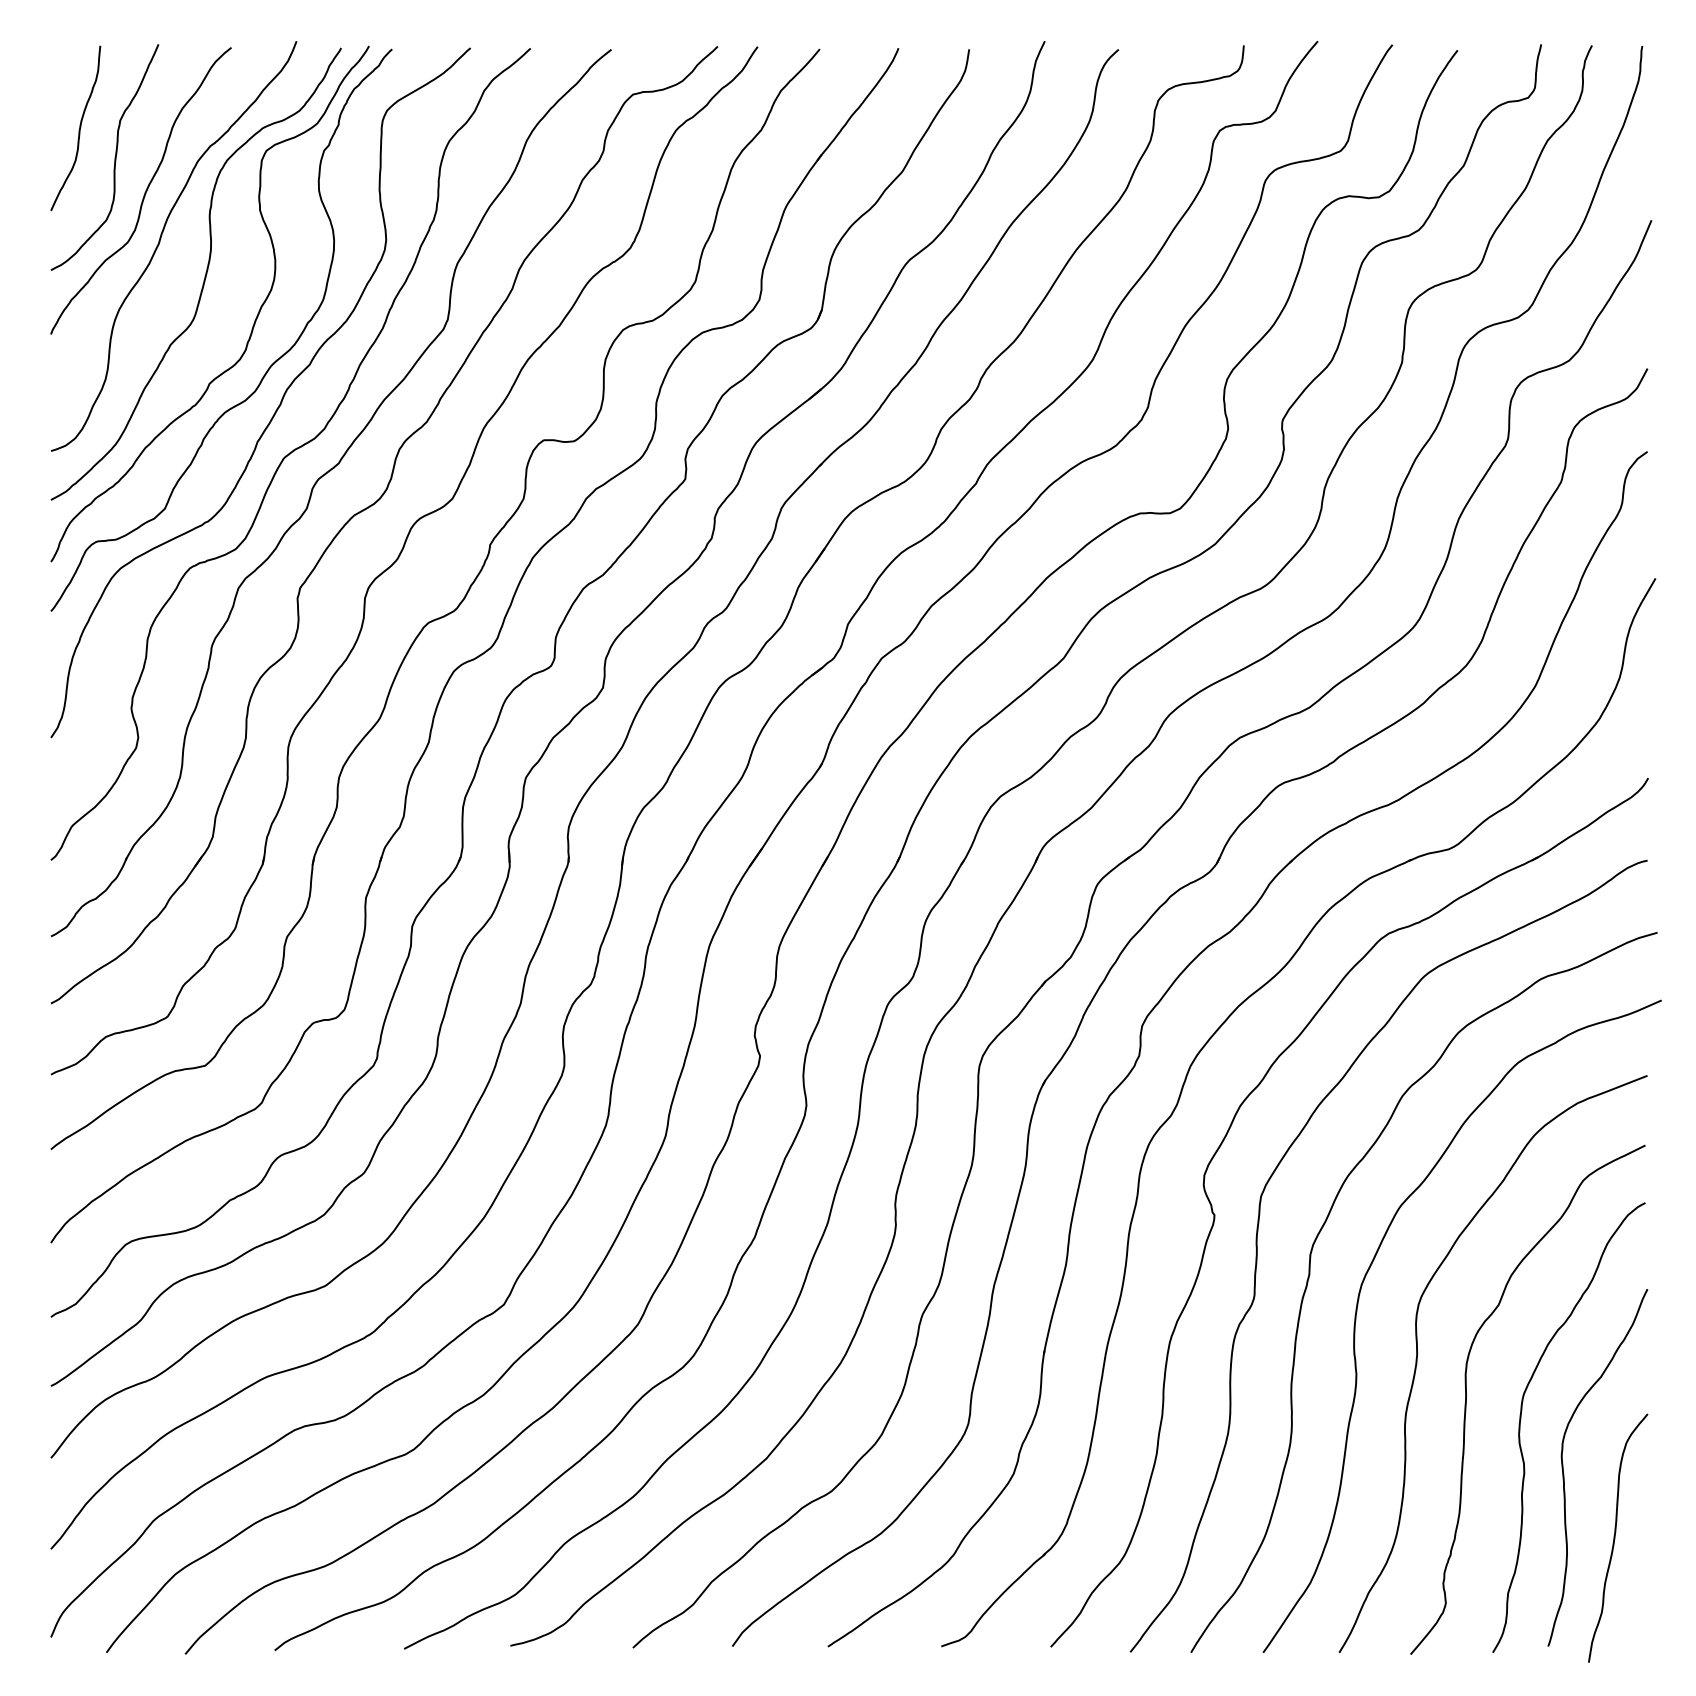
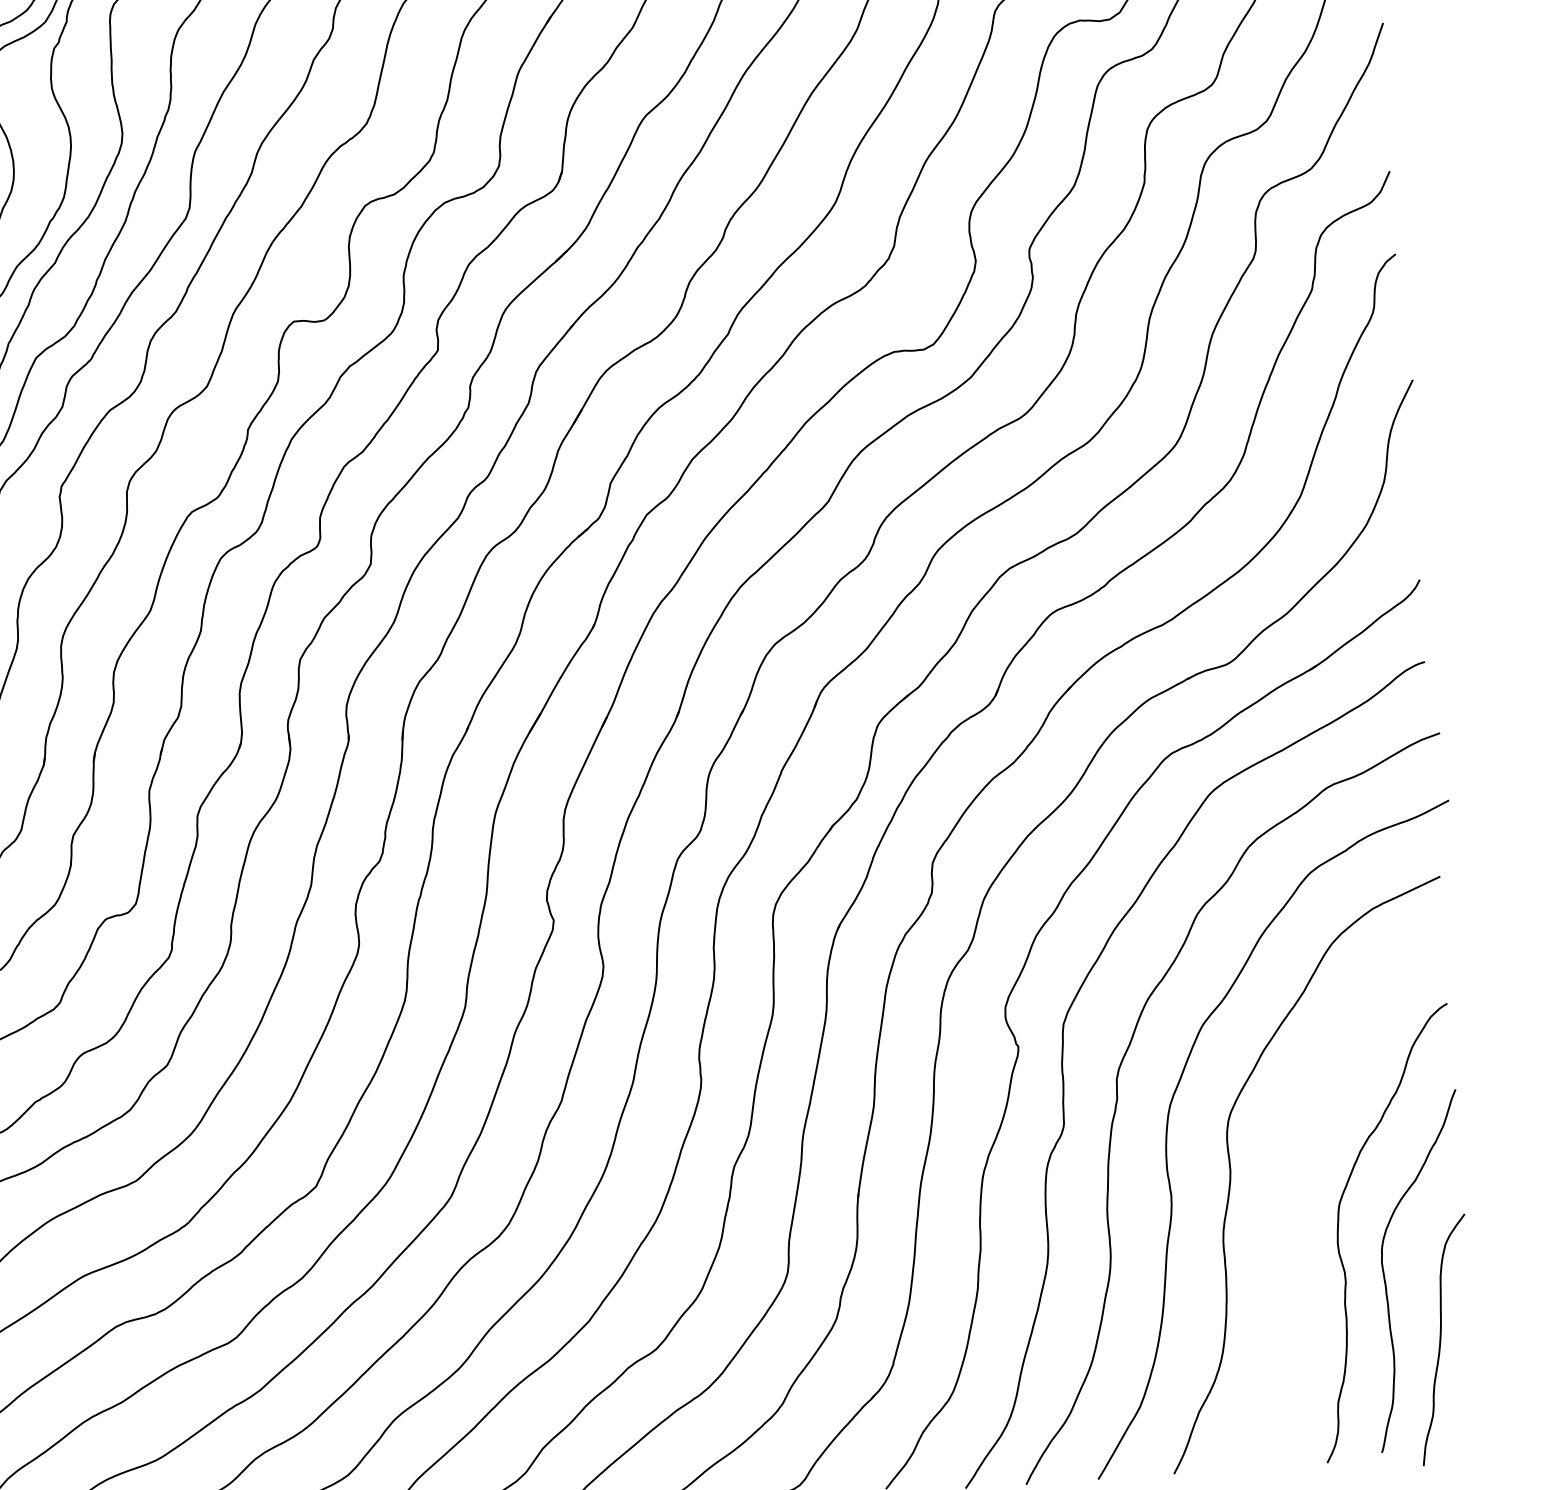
curve: (1466, 1399) -> (1282, 1212), removed

